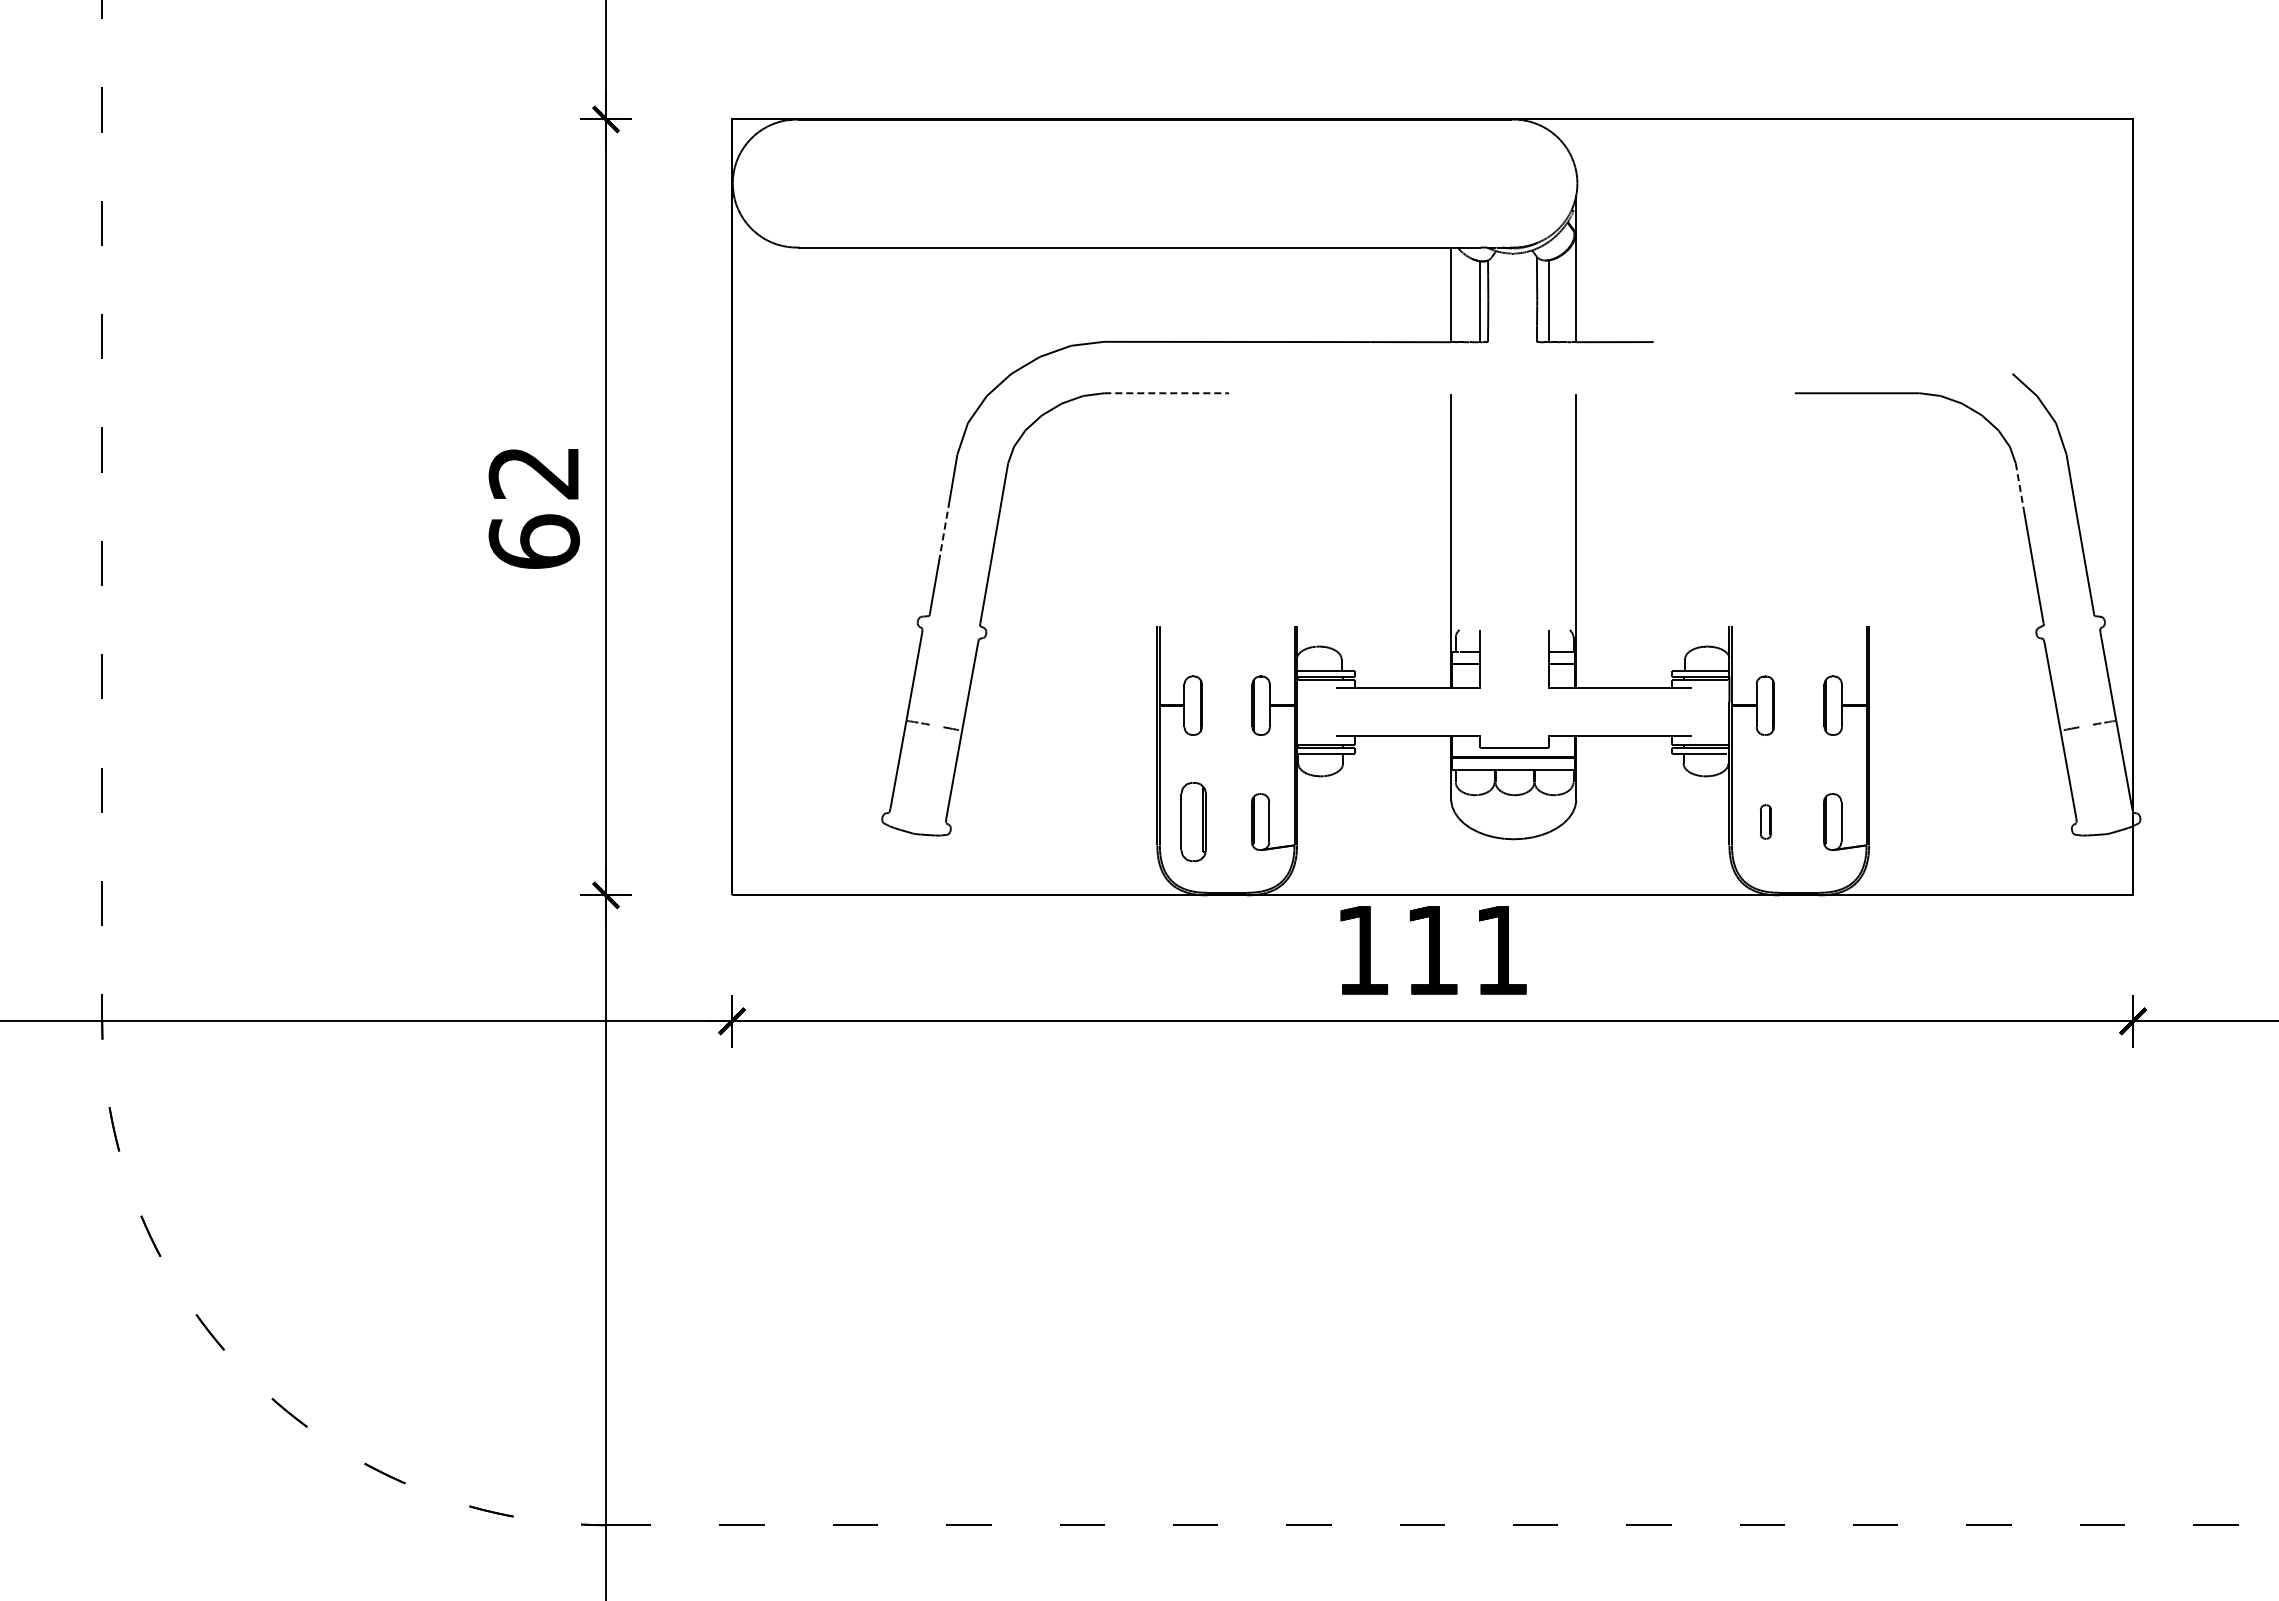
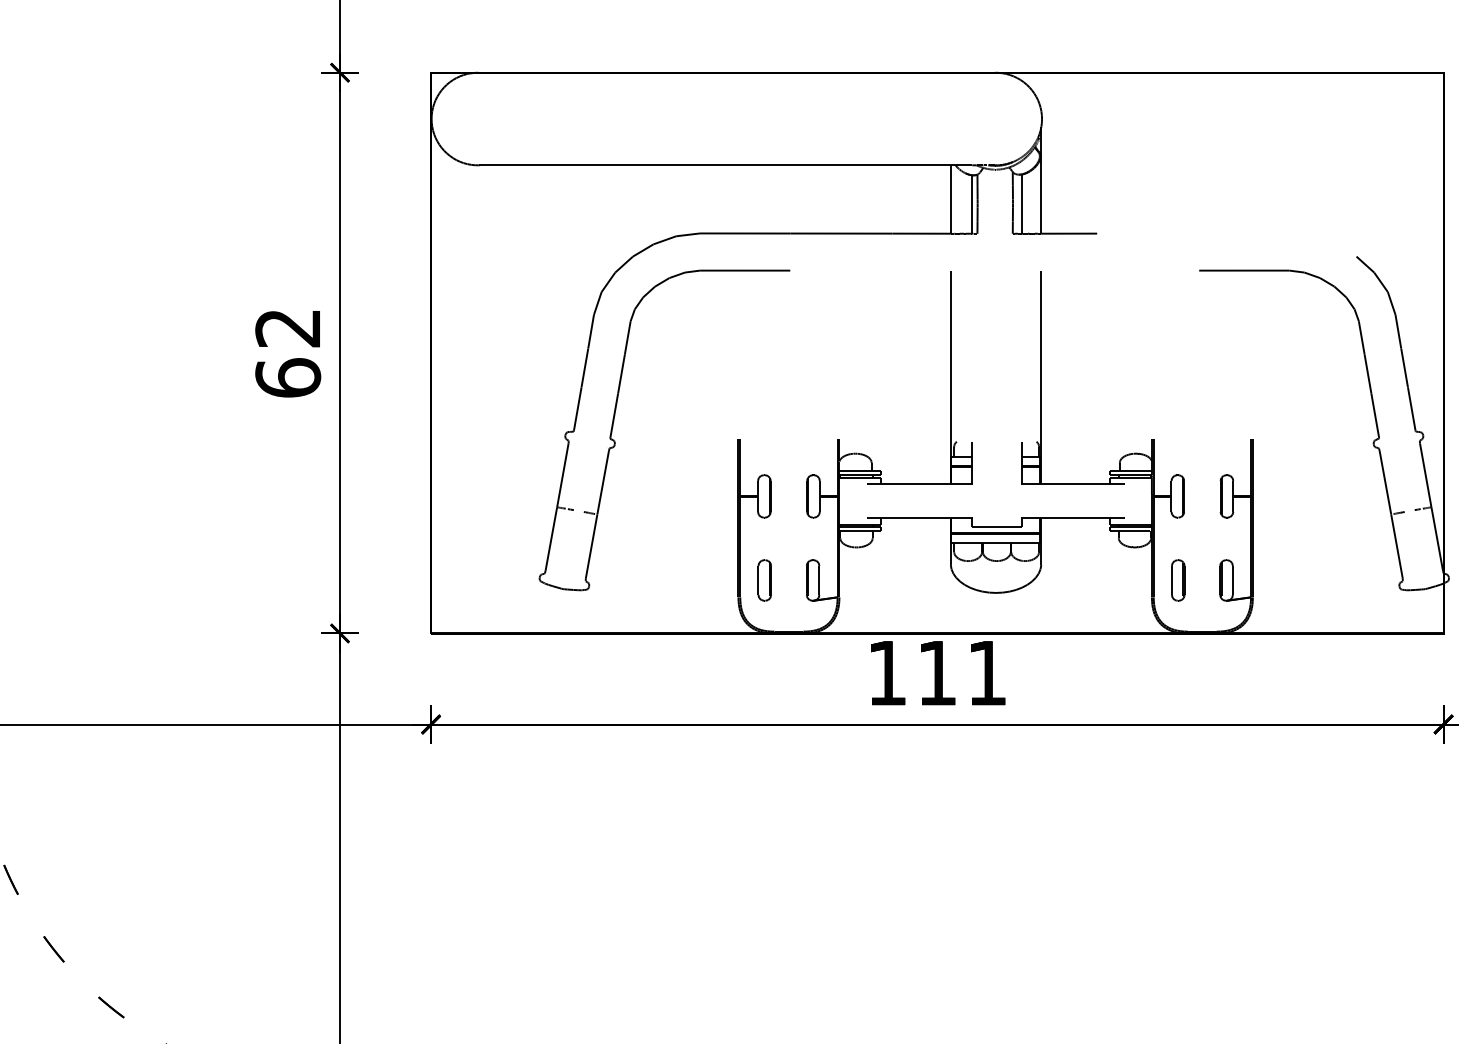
line: (1167, 393) -> (745, 270), dashed -> solid
line: (2019, 486) -> (1361, 337), dashed -> solid
line: (944, 528) -> (584, 368), dashed -> solid
part: (1193, 821) -> (764, 580), size x0.71
part: (1765, 821) -> (1177, 580), size x1.67

